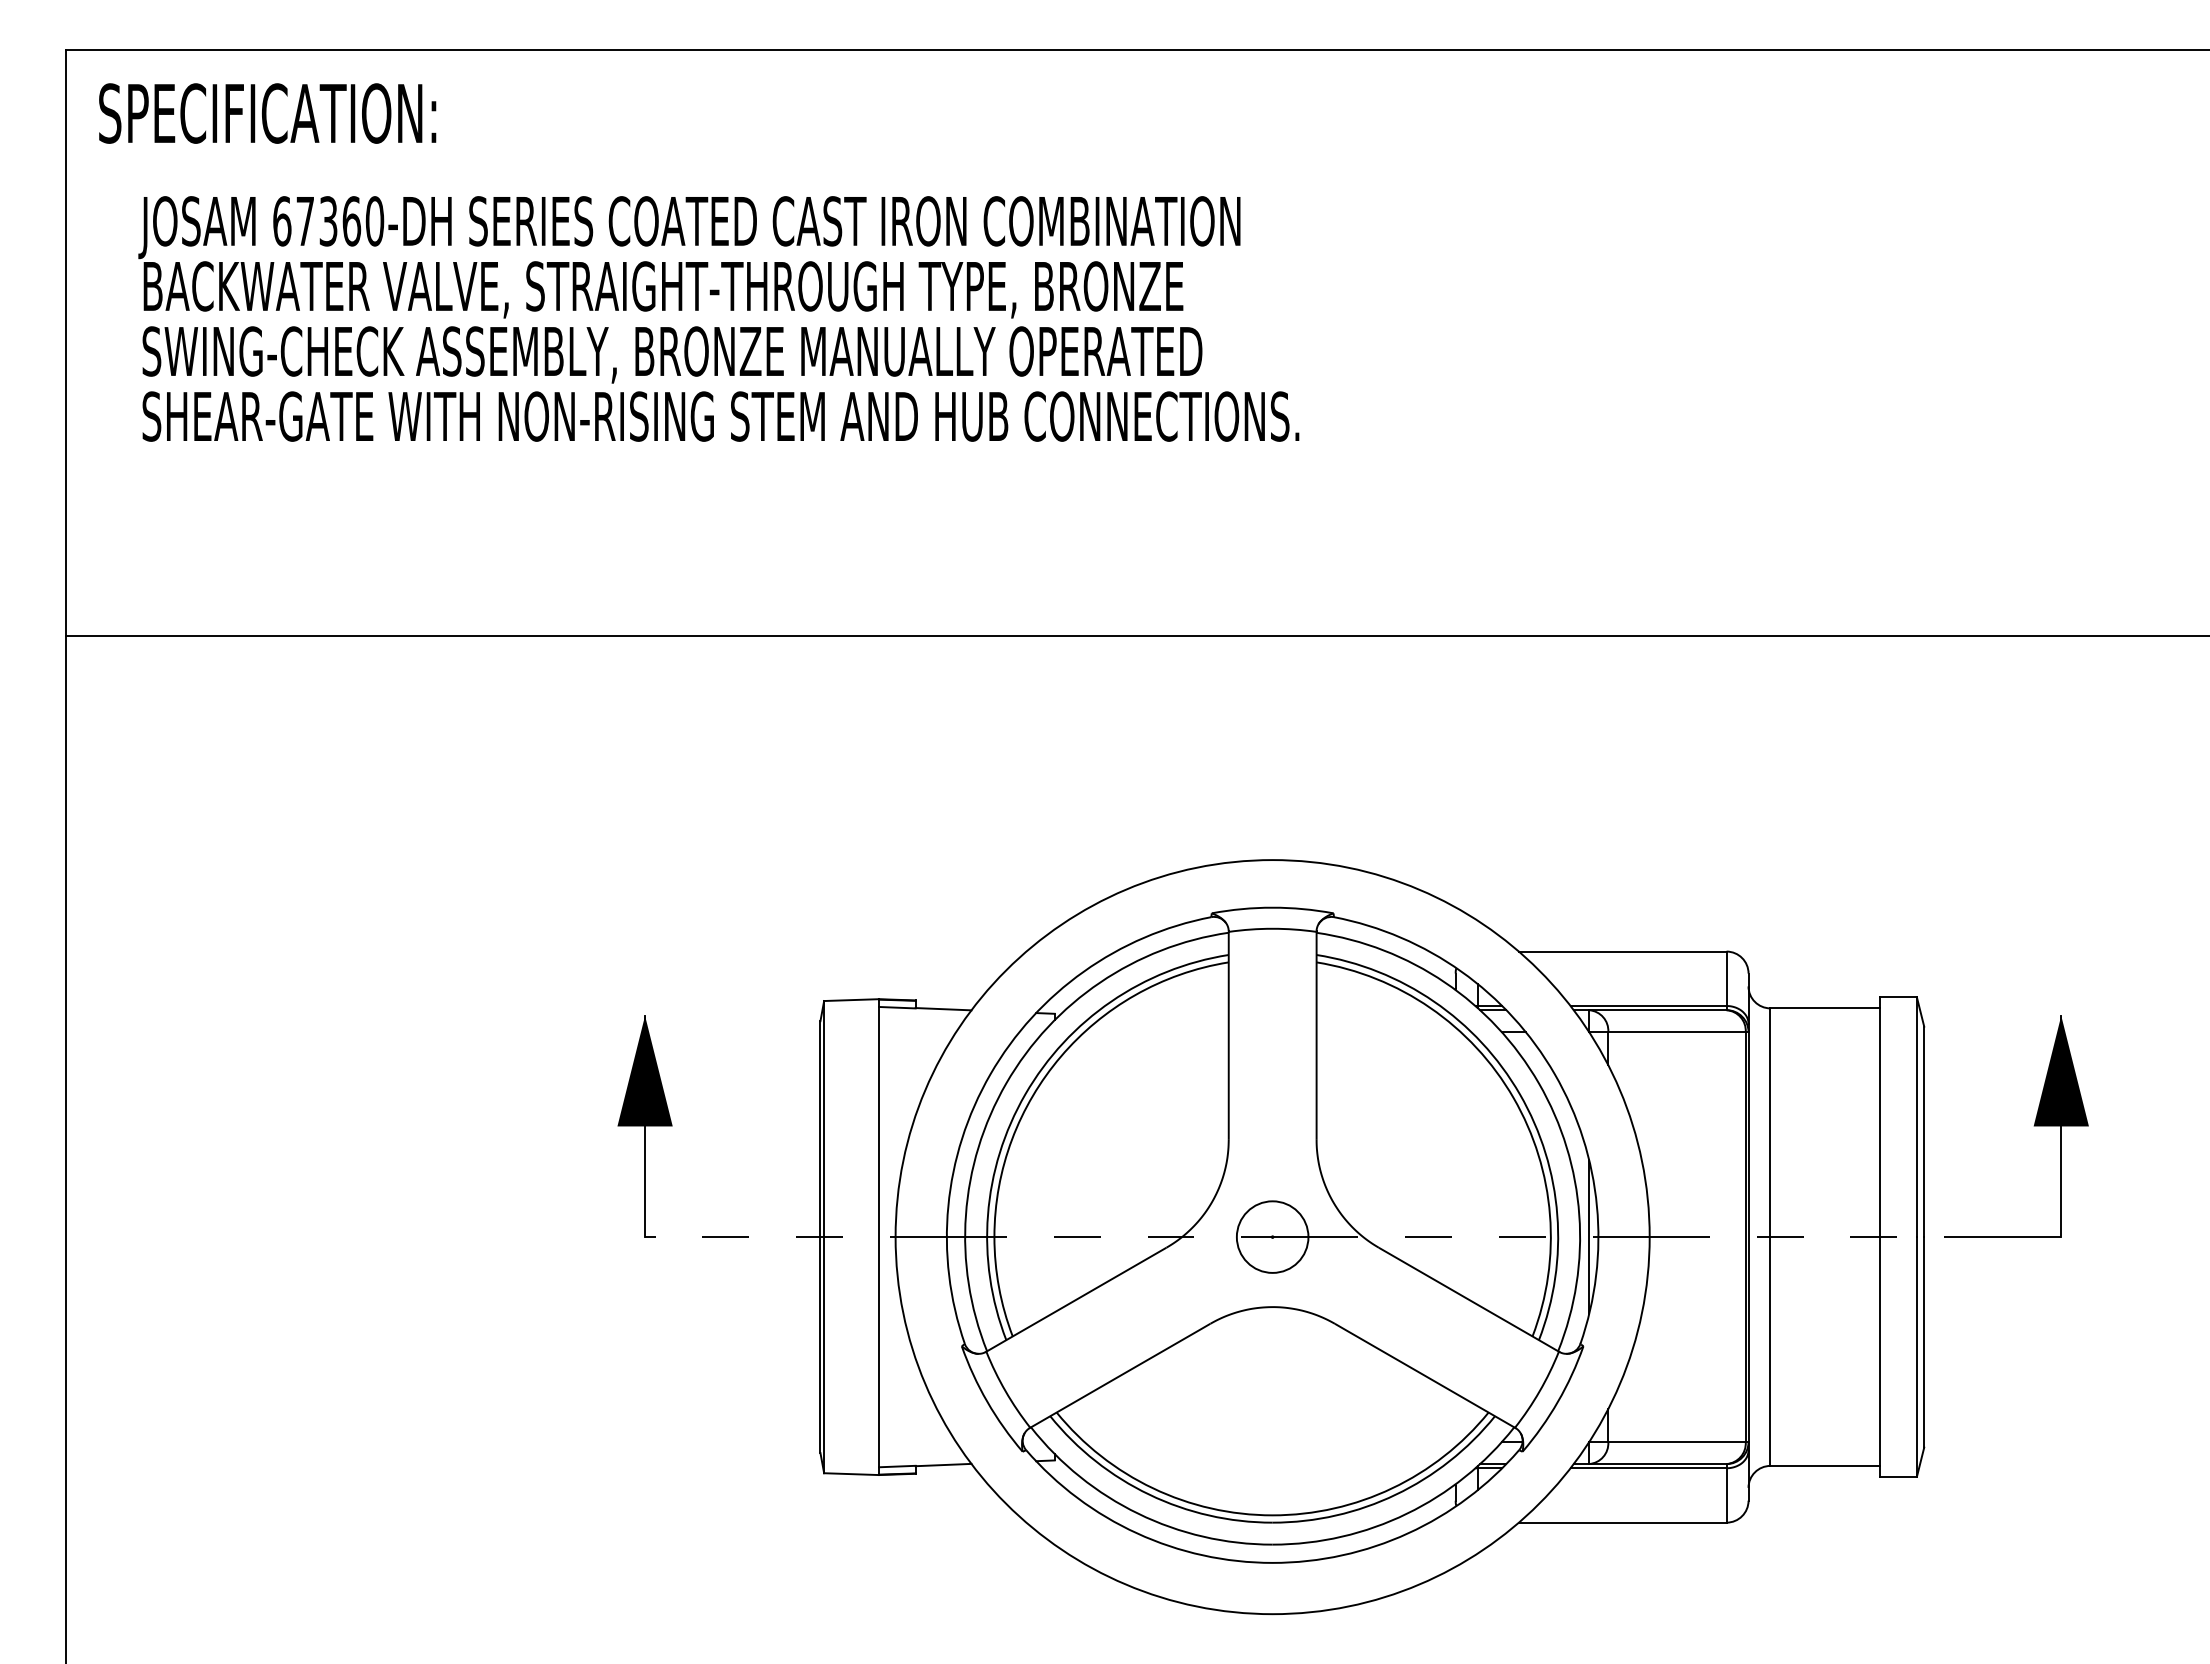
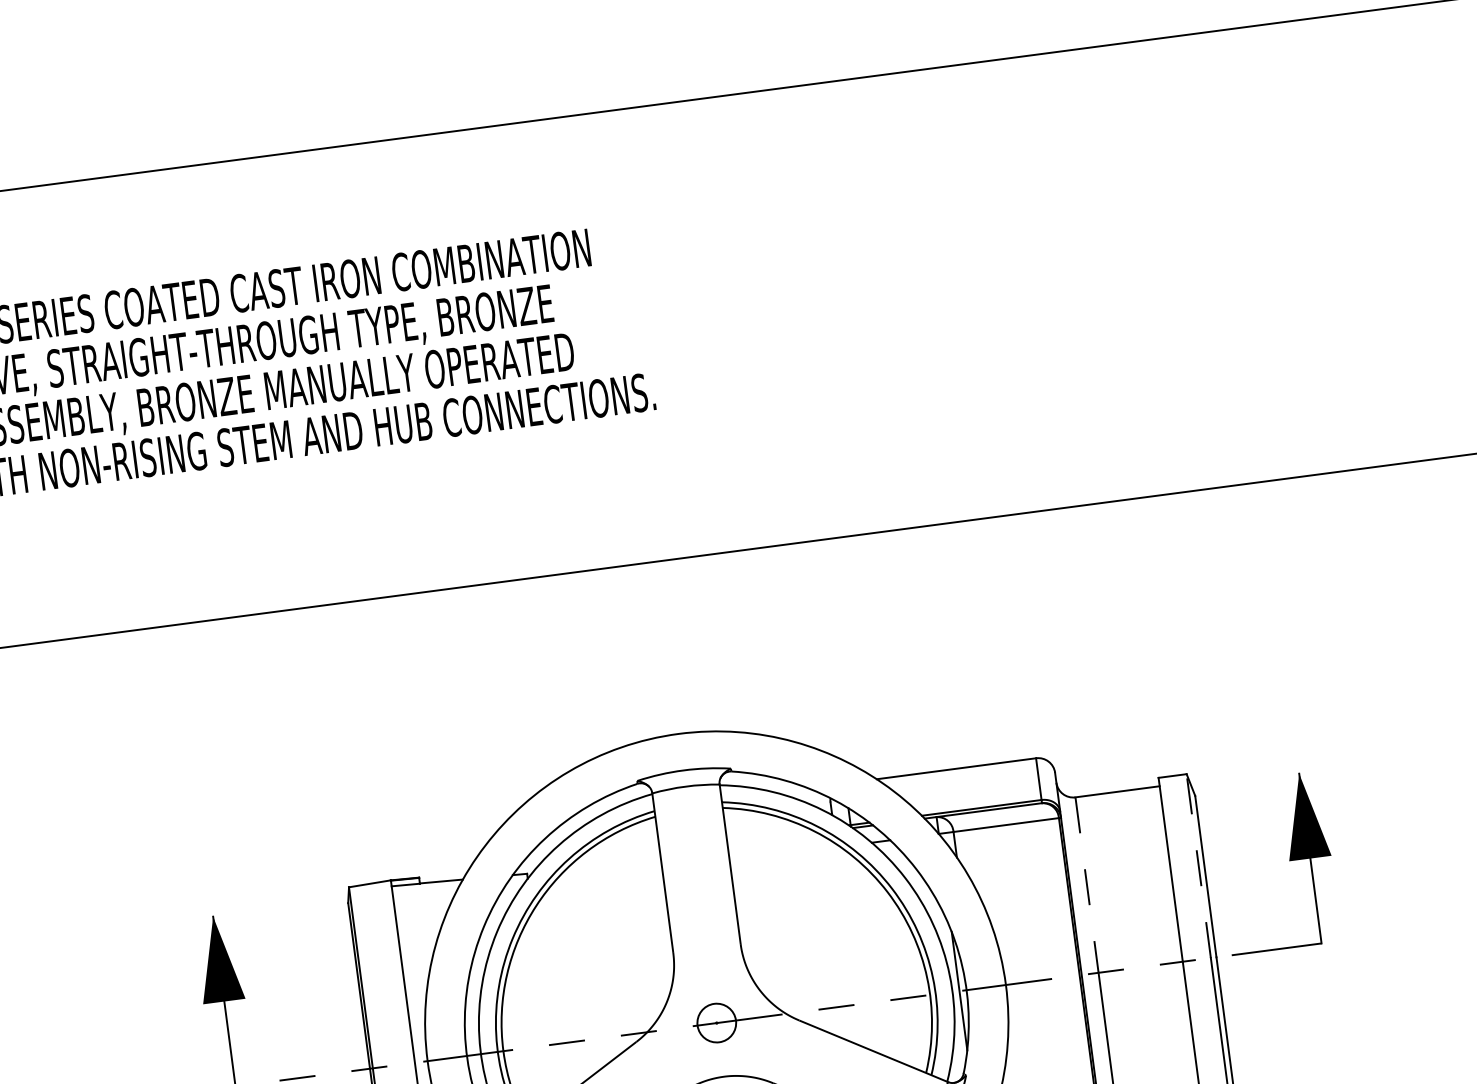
line: (1916, 1117) -> (1198, 866), solid -> dashed
line: (1770, 1123) -> (1087, 885), solid -> dashed
circle: (1272, 1236) -> (716, 1022), size x0.7

